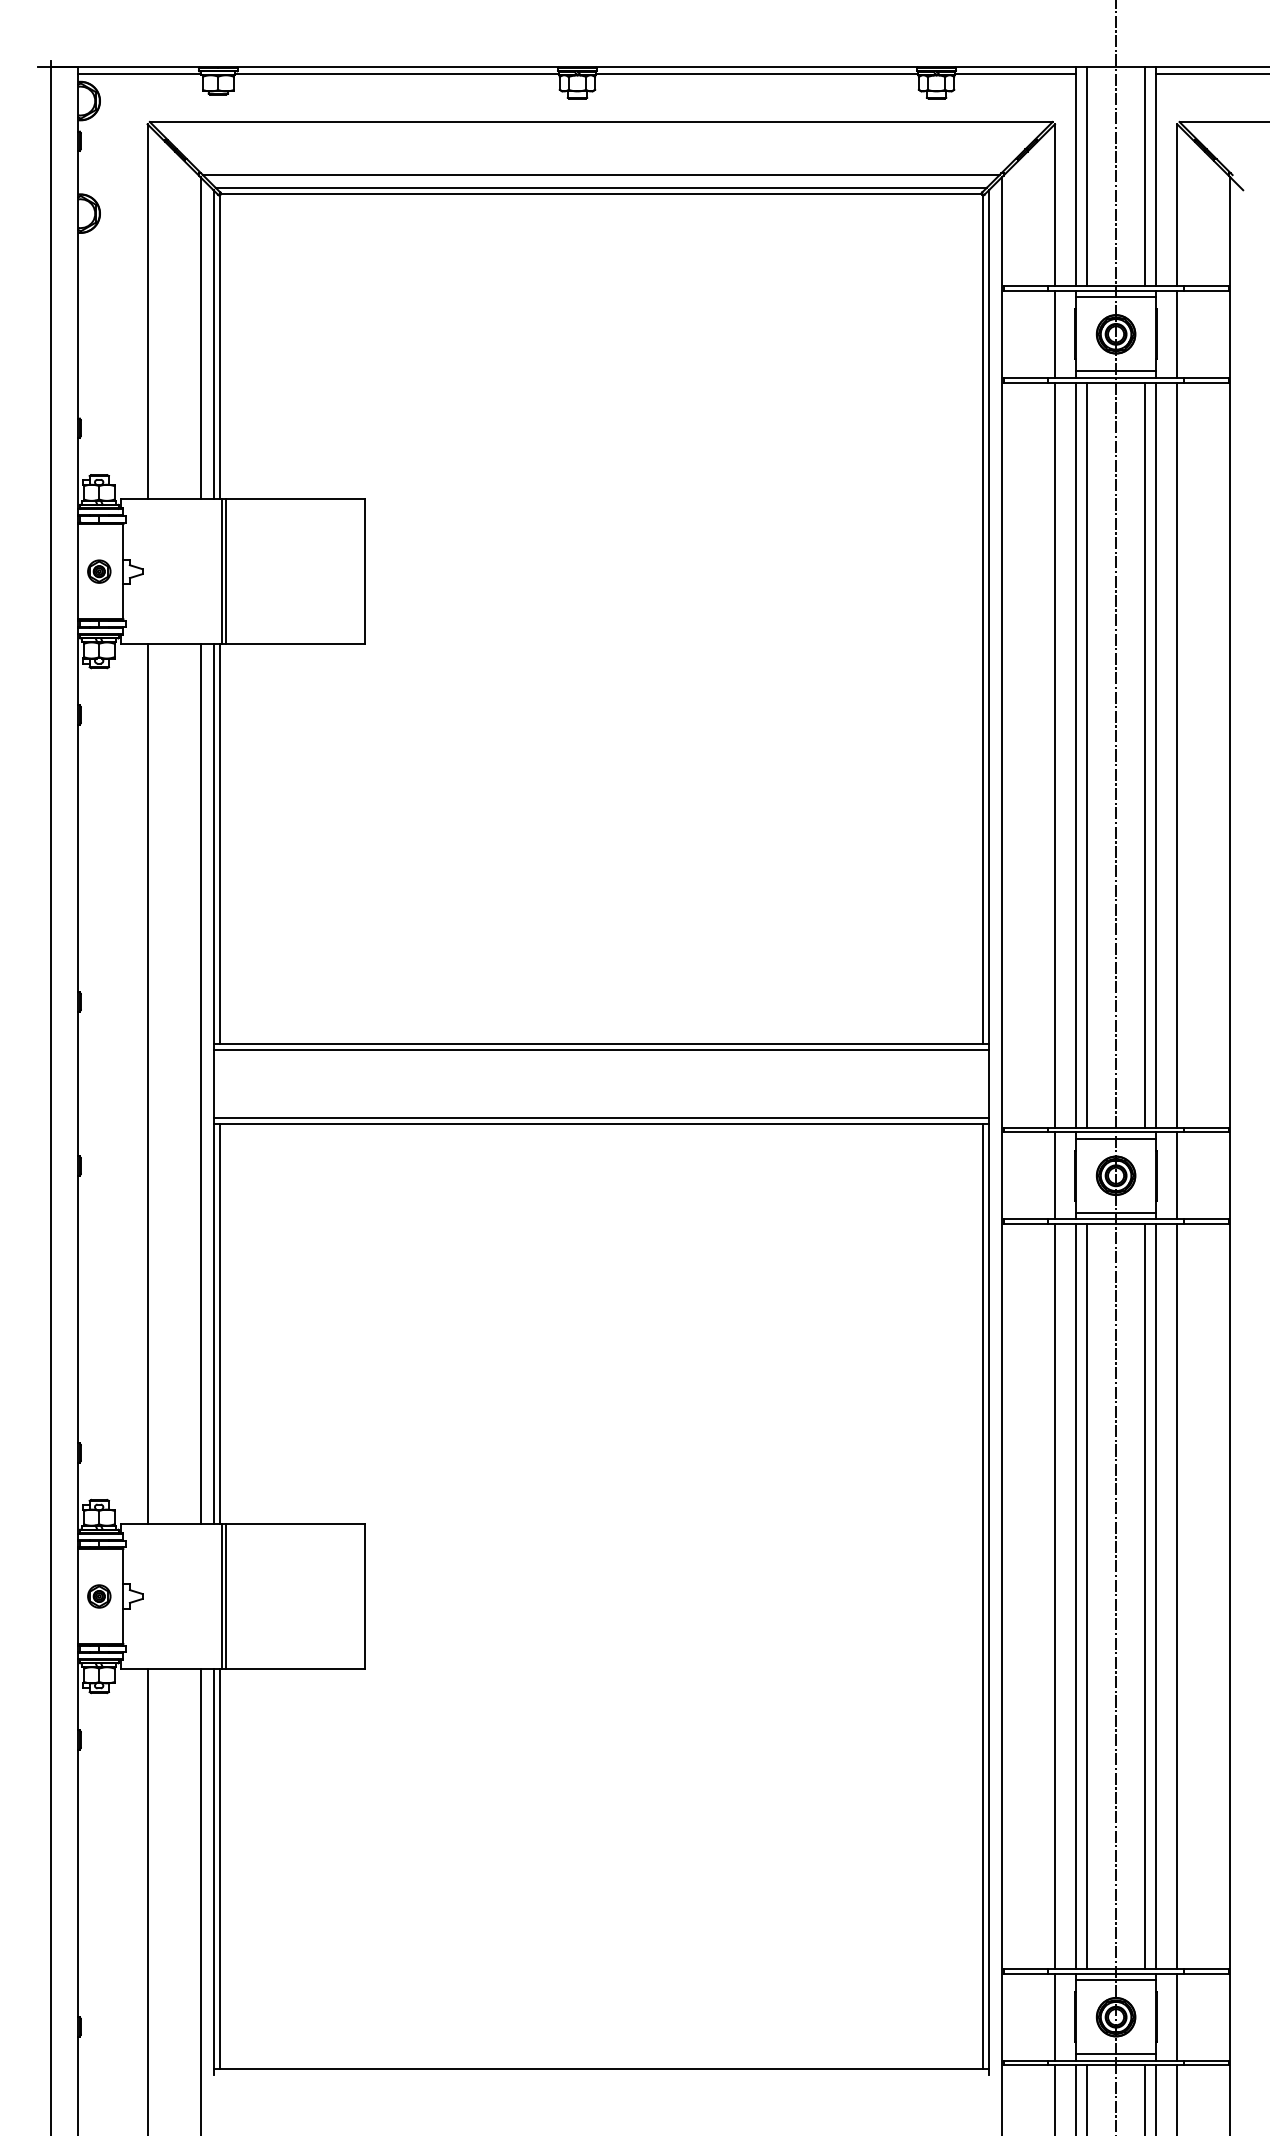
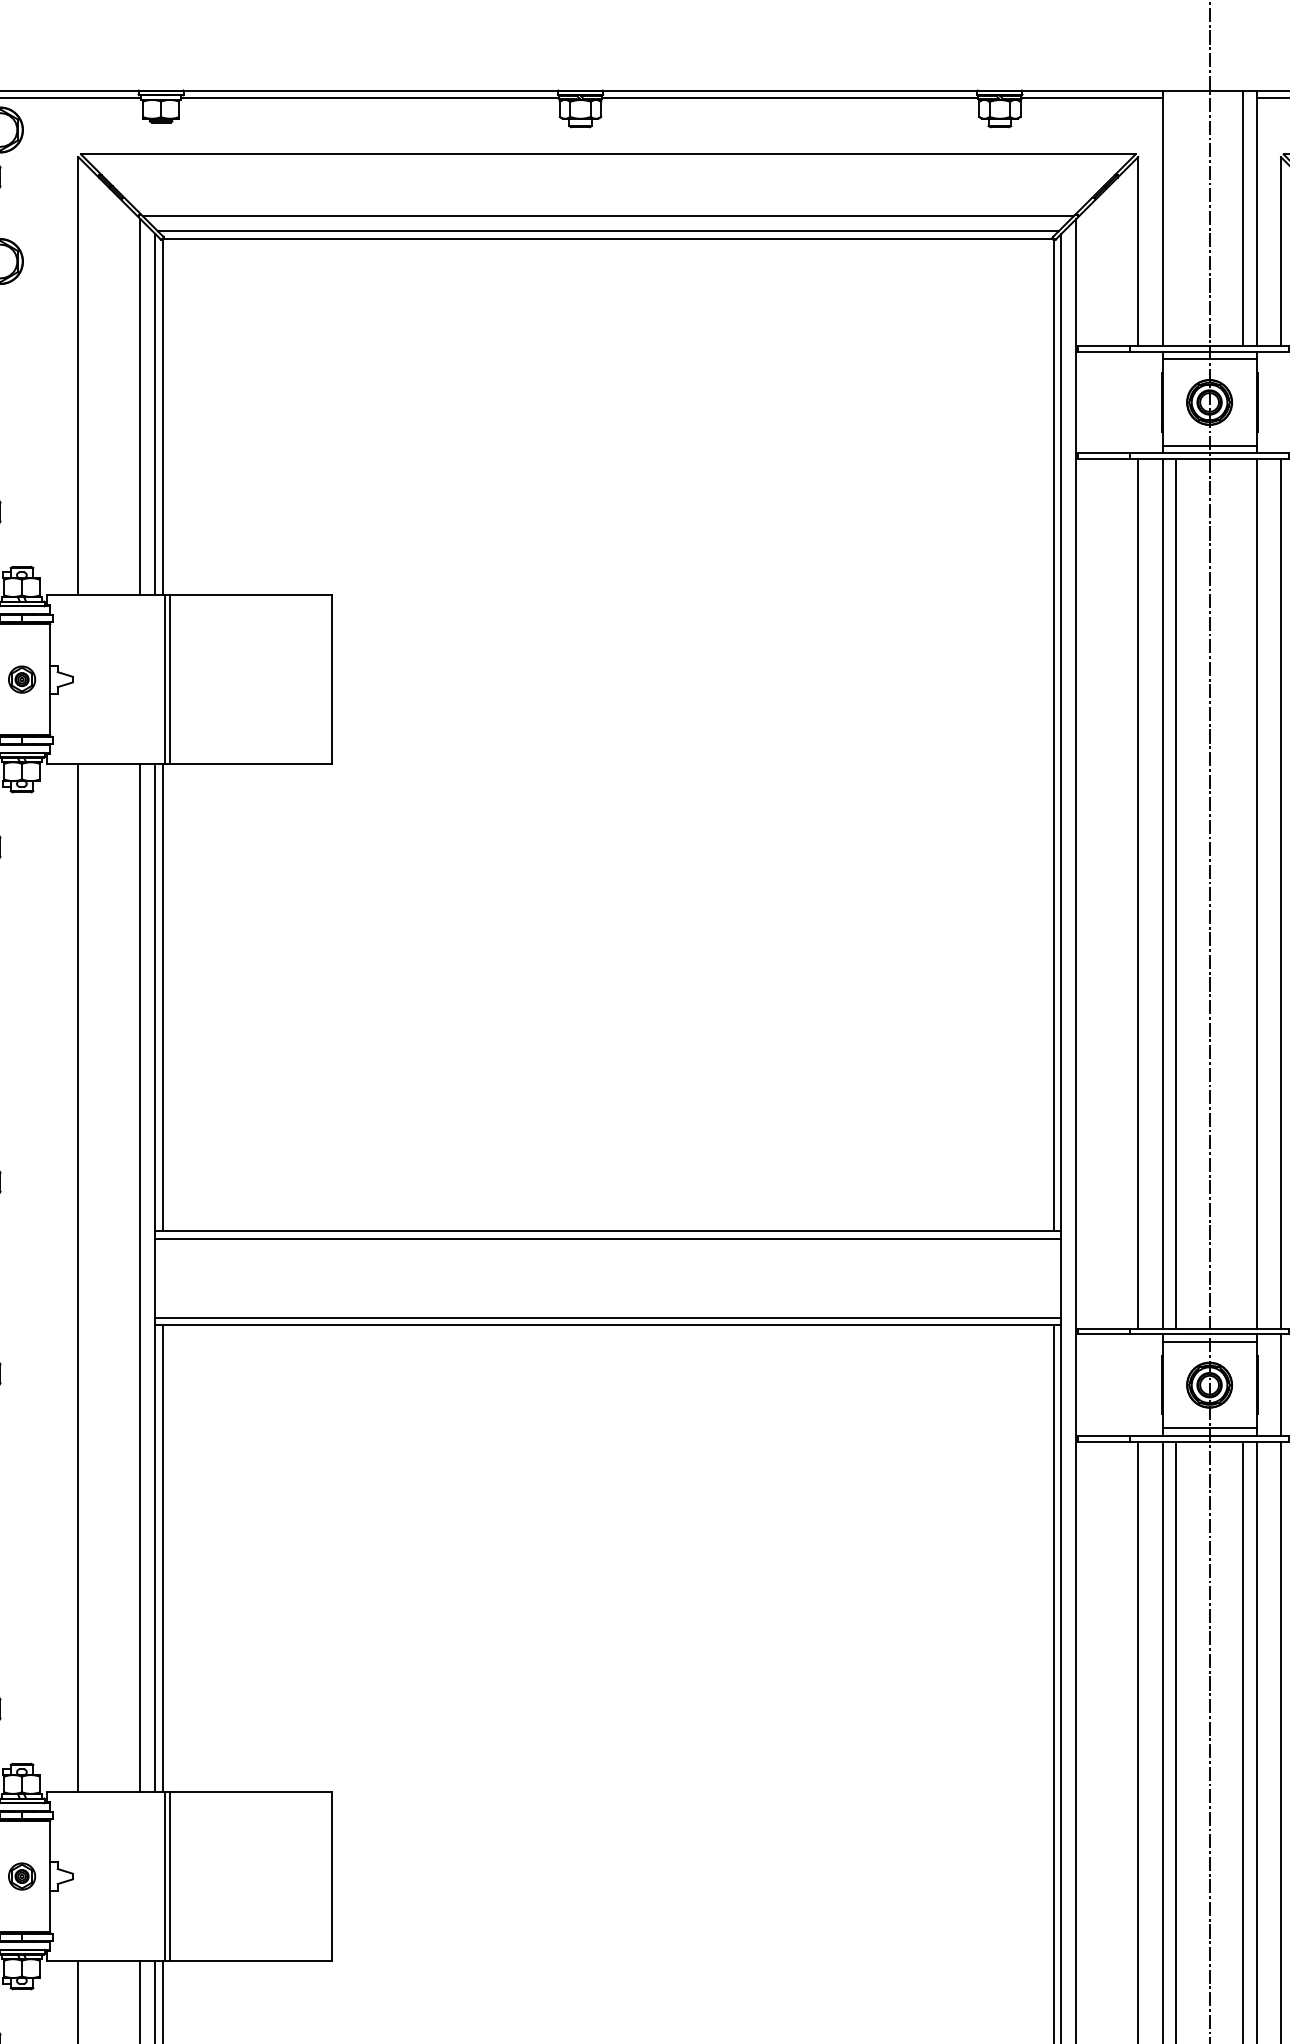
line: (1087, 176) -> (1176, 218), removed
line: (1054, 333) -> (1137, 401), removed
line: (1177, 333) -> (1281, 401), removed
line: (1145, 754) -> (1243, 893), removed
line: (1054, 1175) -> (1137, 1384), removed

